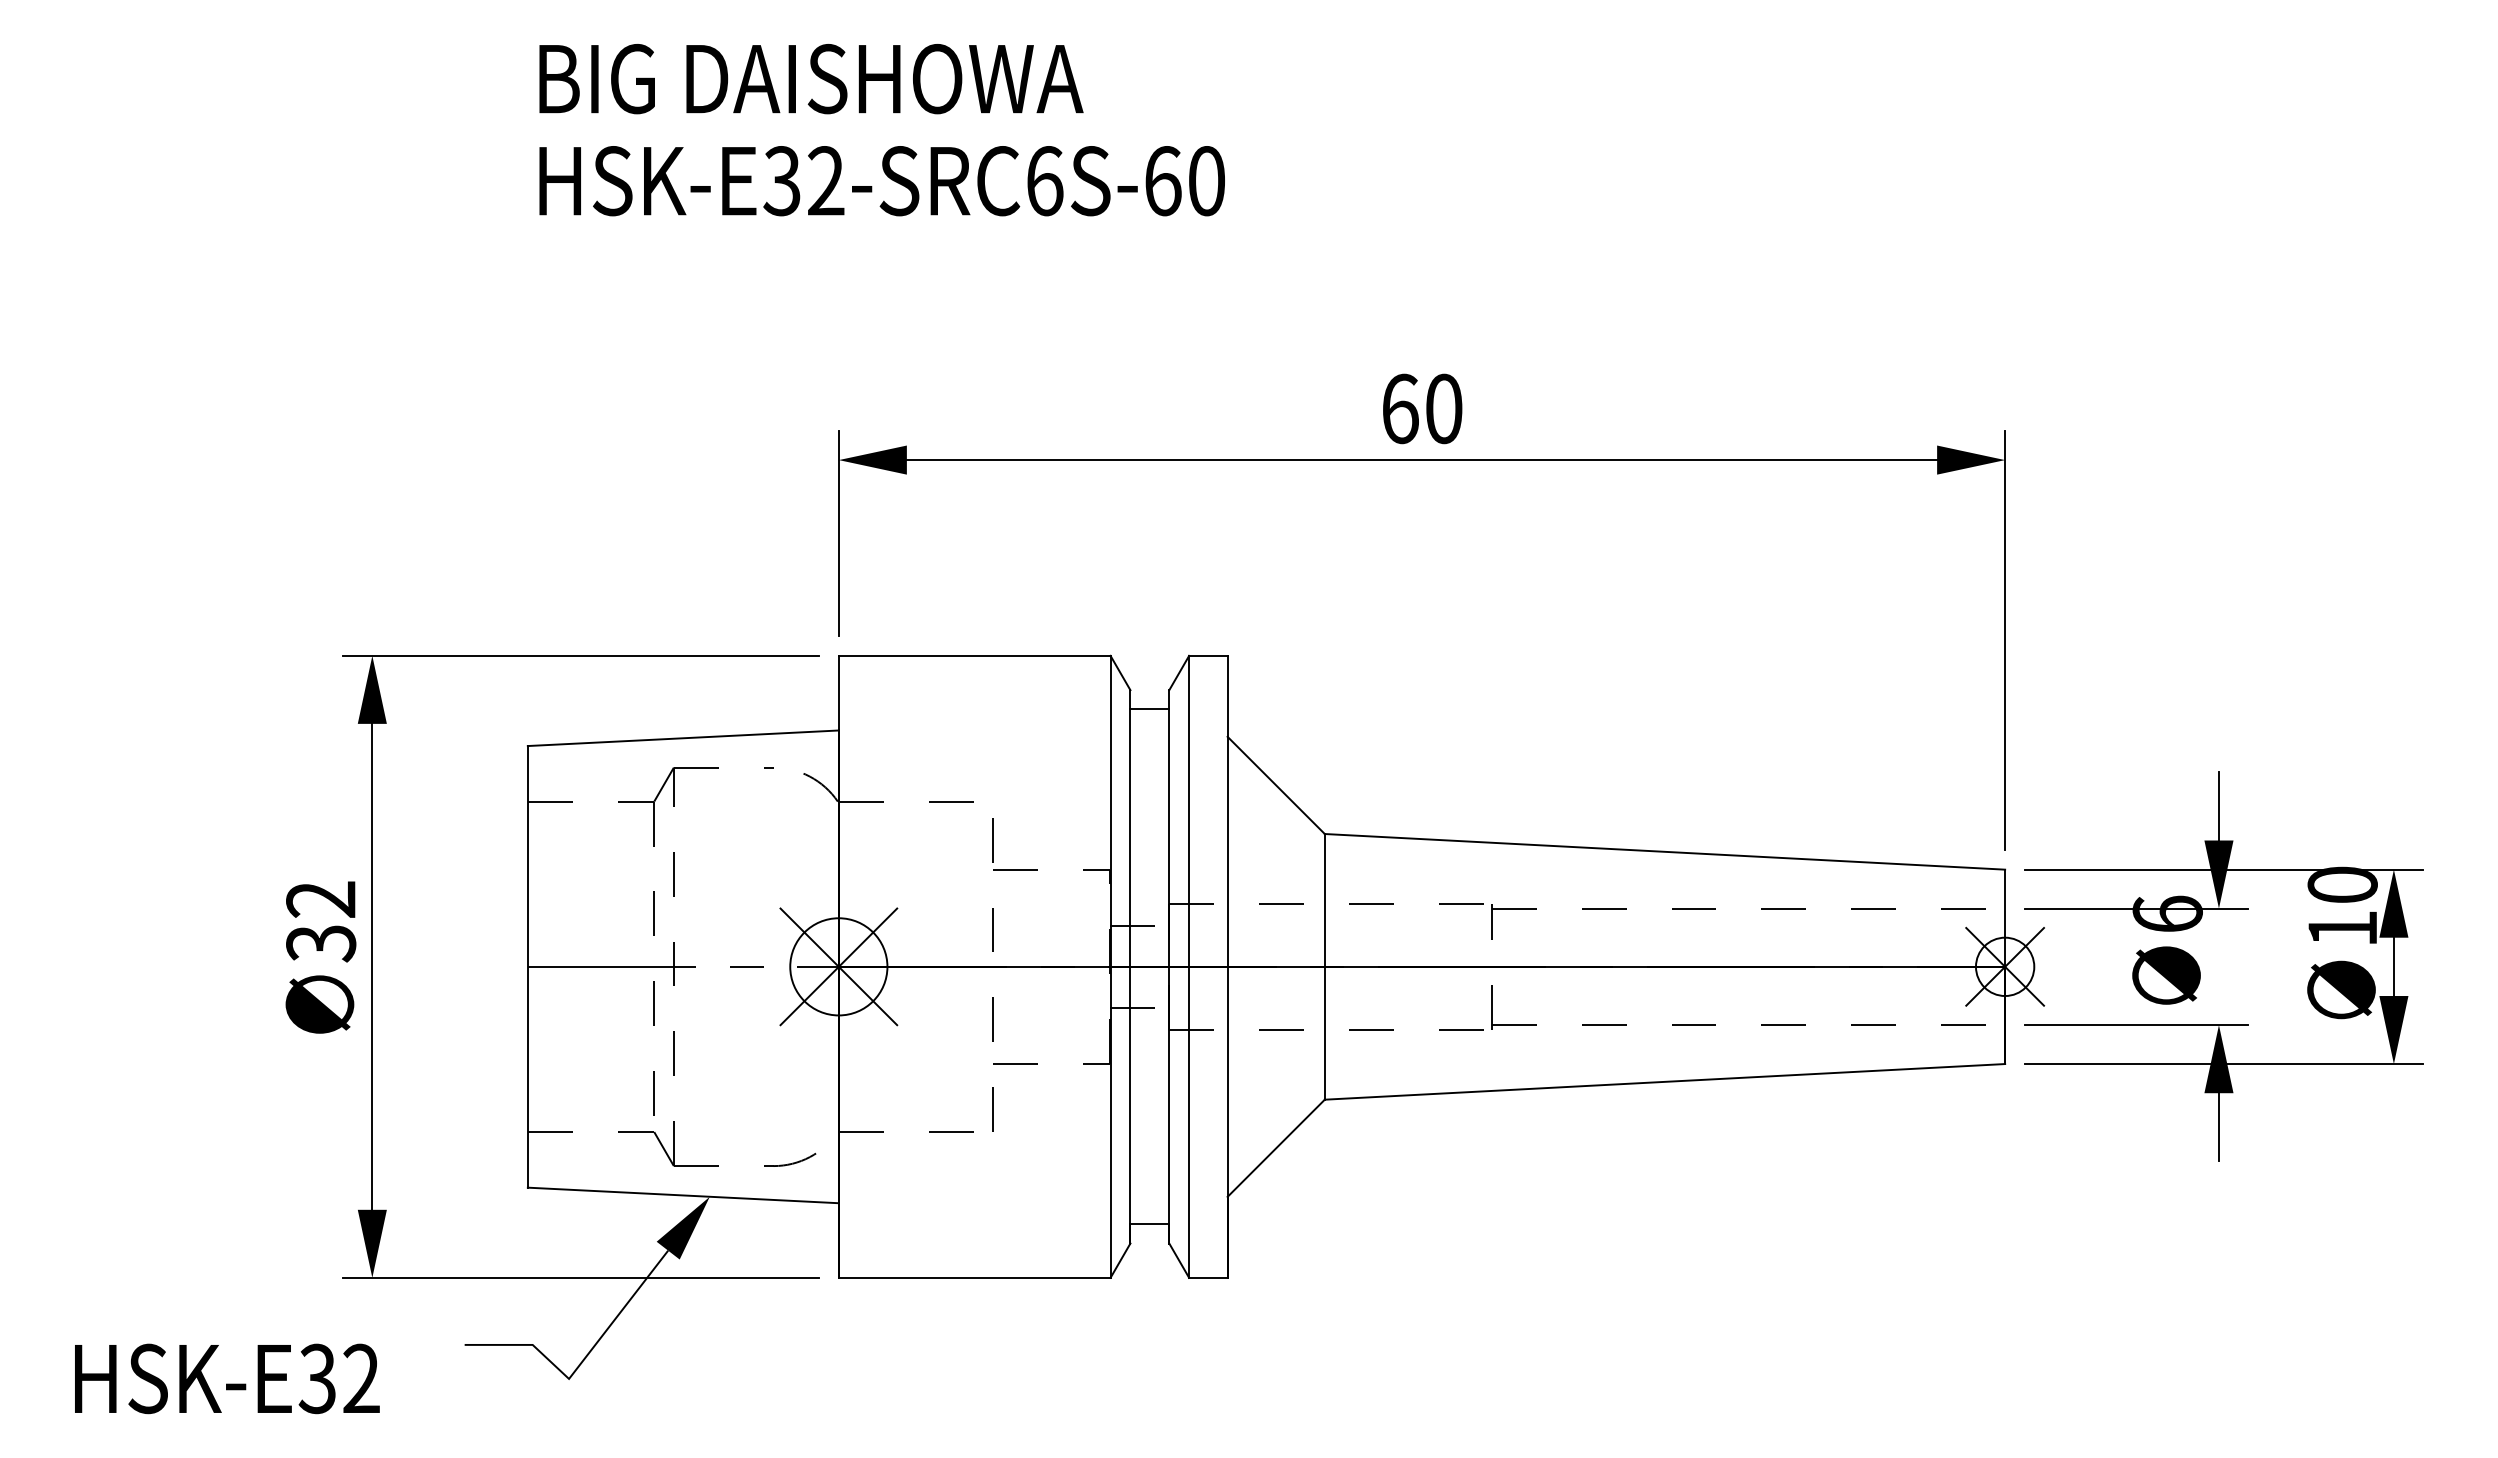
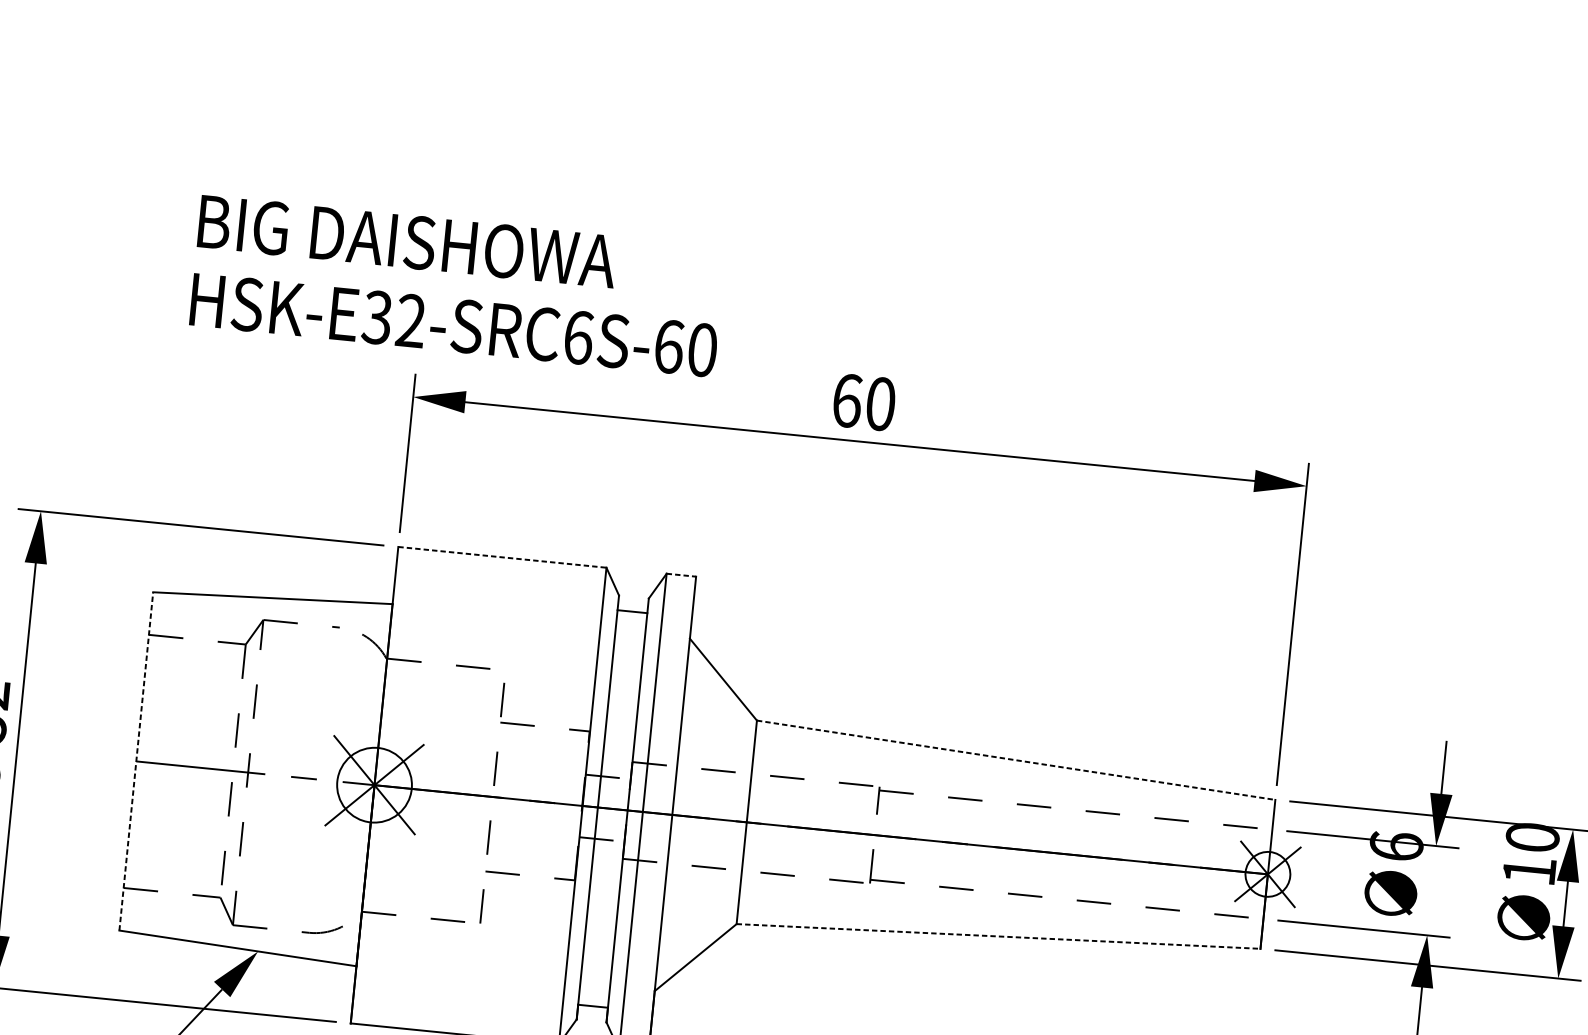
text: (881, 130) -> (457, 286), moved
line: (974, 655) -> (502, 557), solid -> dashed
line: (1208, 655) -> (681, 574), solid -> dashed
line: (1664, 851) -> (1015, 759), solid -> dashed
line: (527, 966) -> (136, 761), solid -> dashed
line: (1664, 1081) -> (998, 936), solid -> dashed

